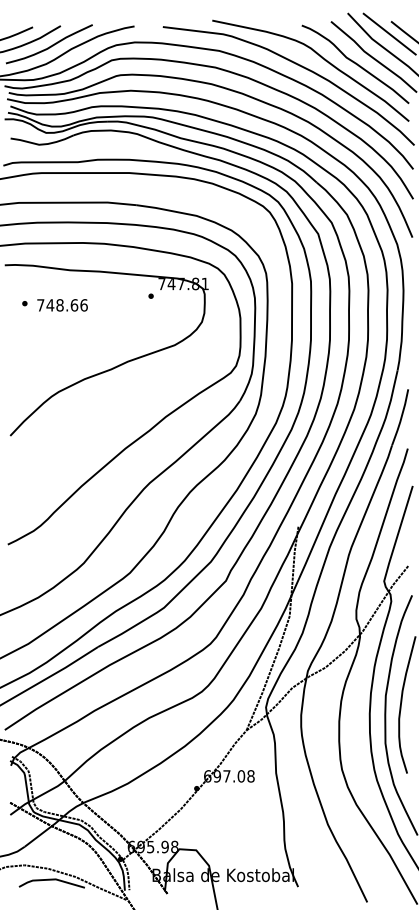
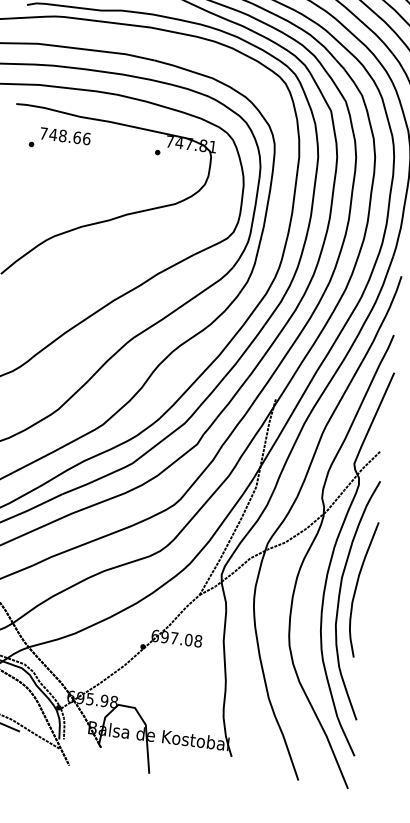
text: (62, 305) -> (65, 136), moved

